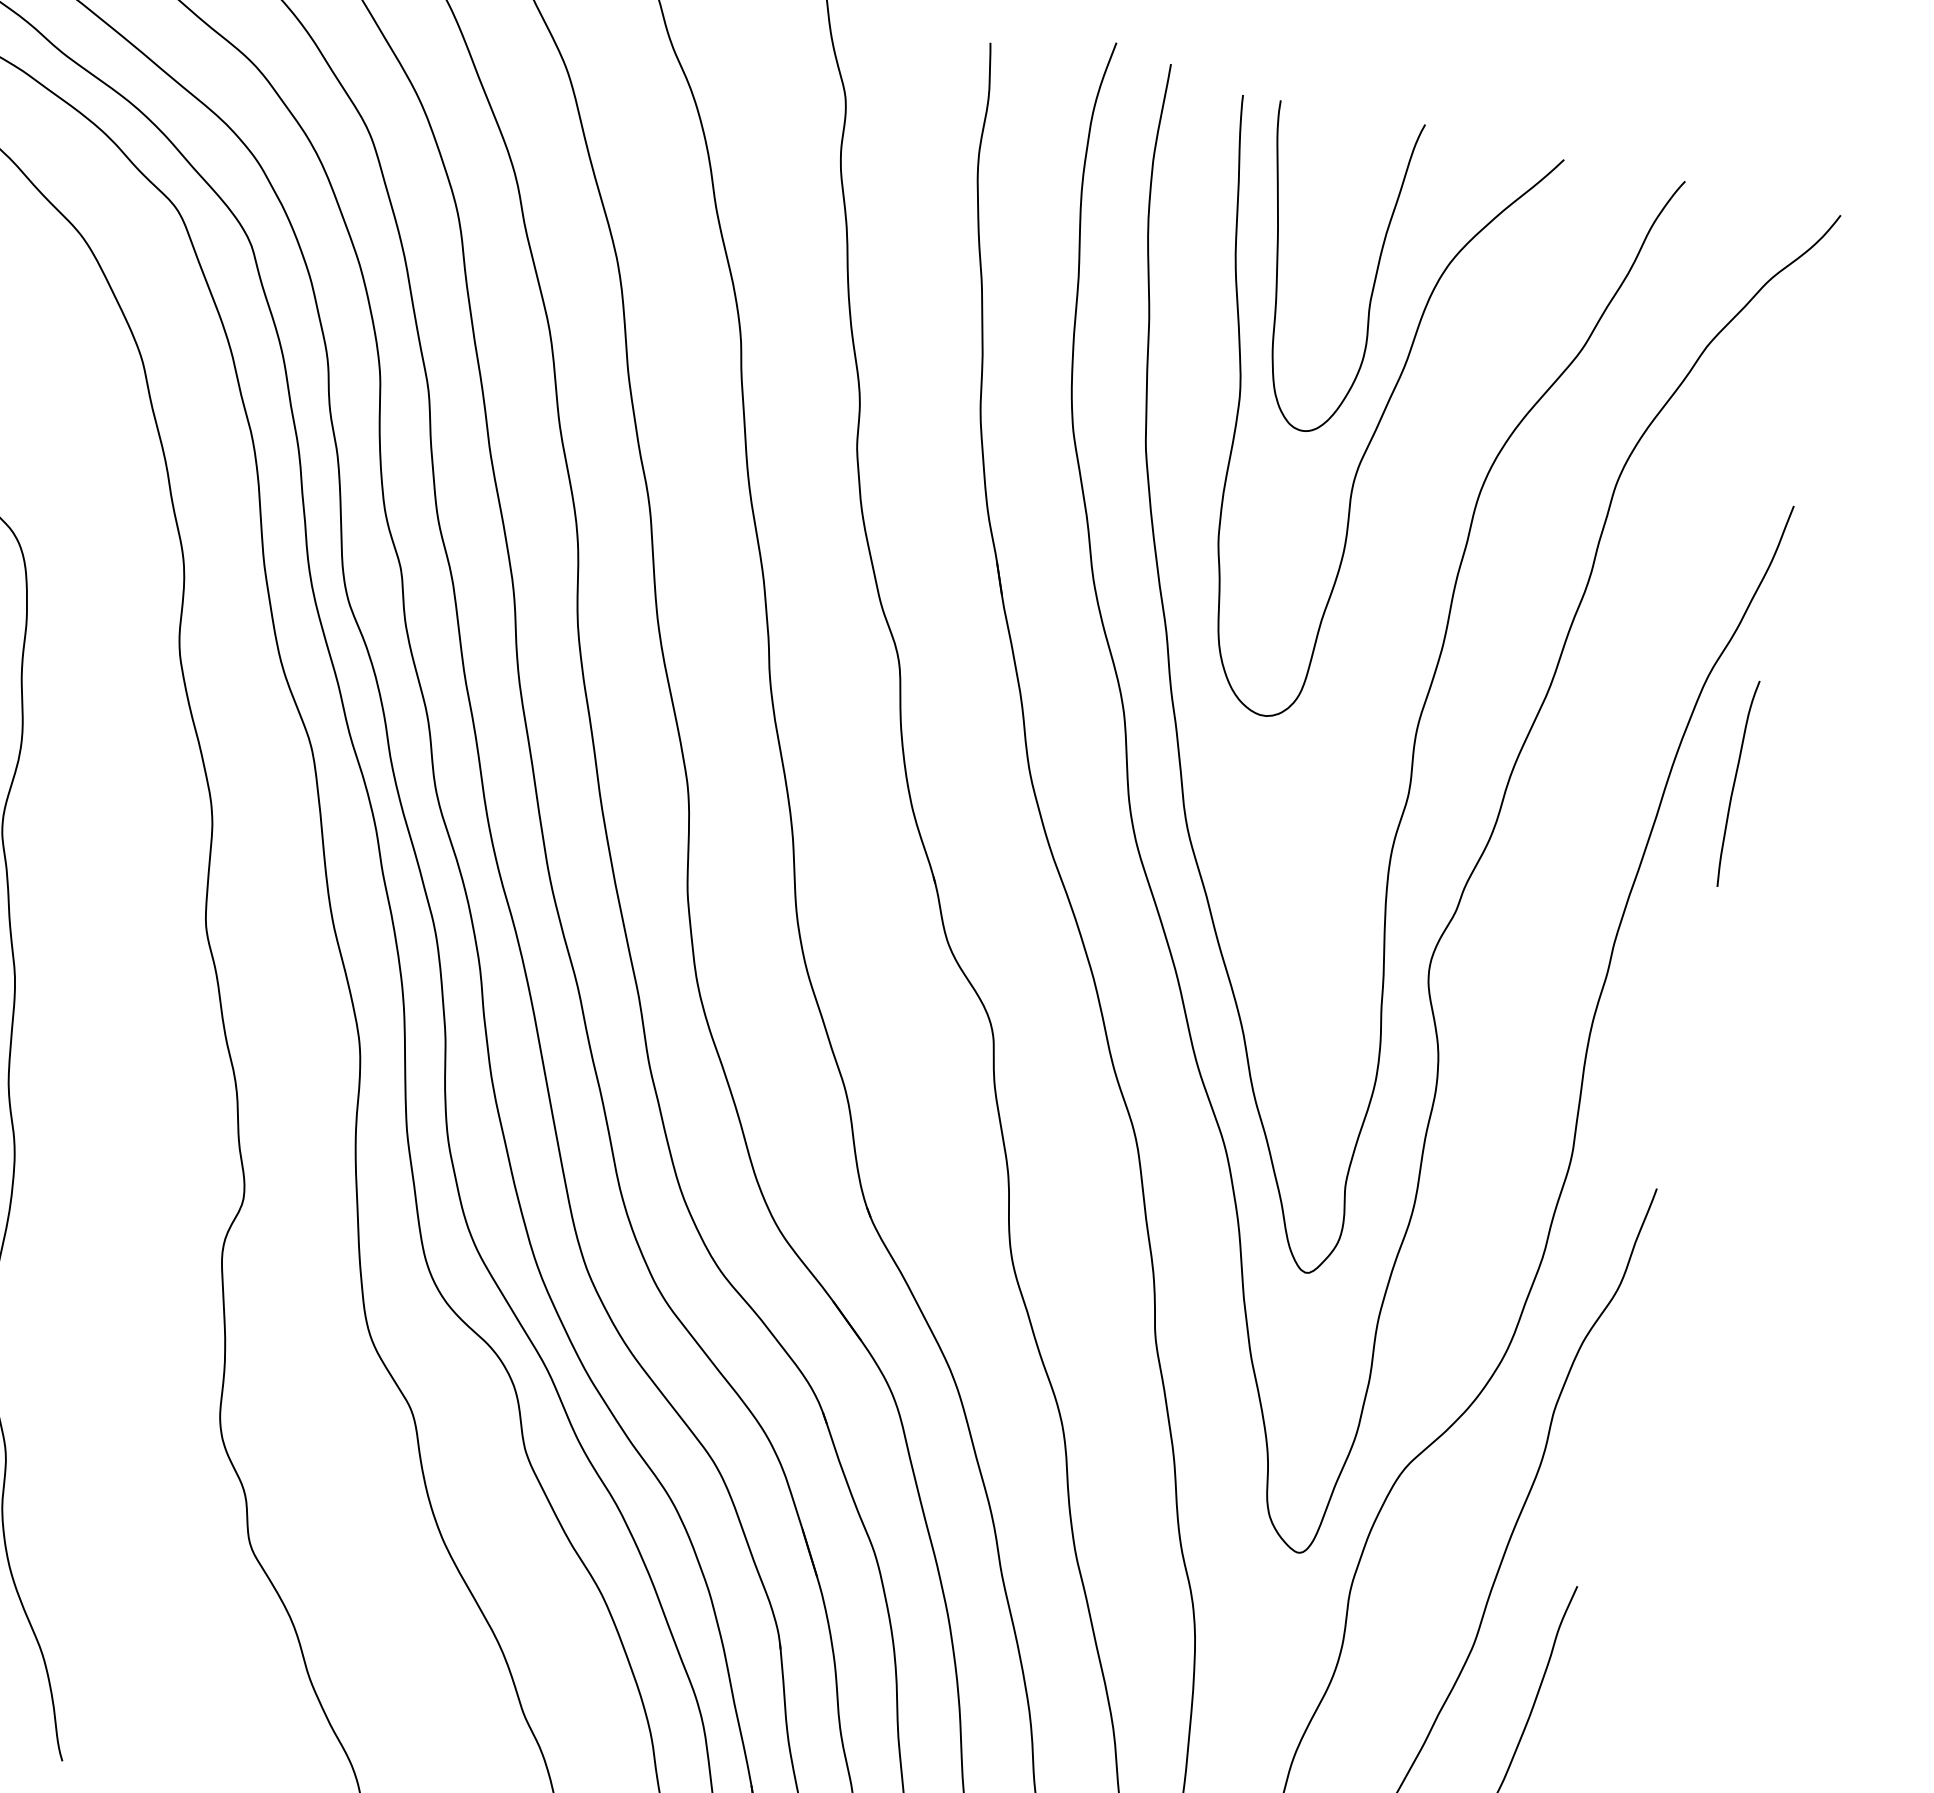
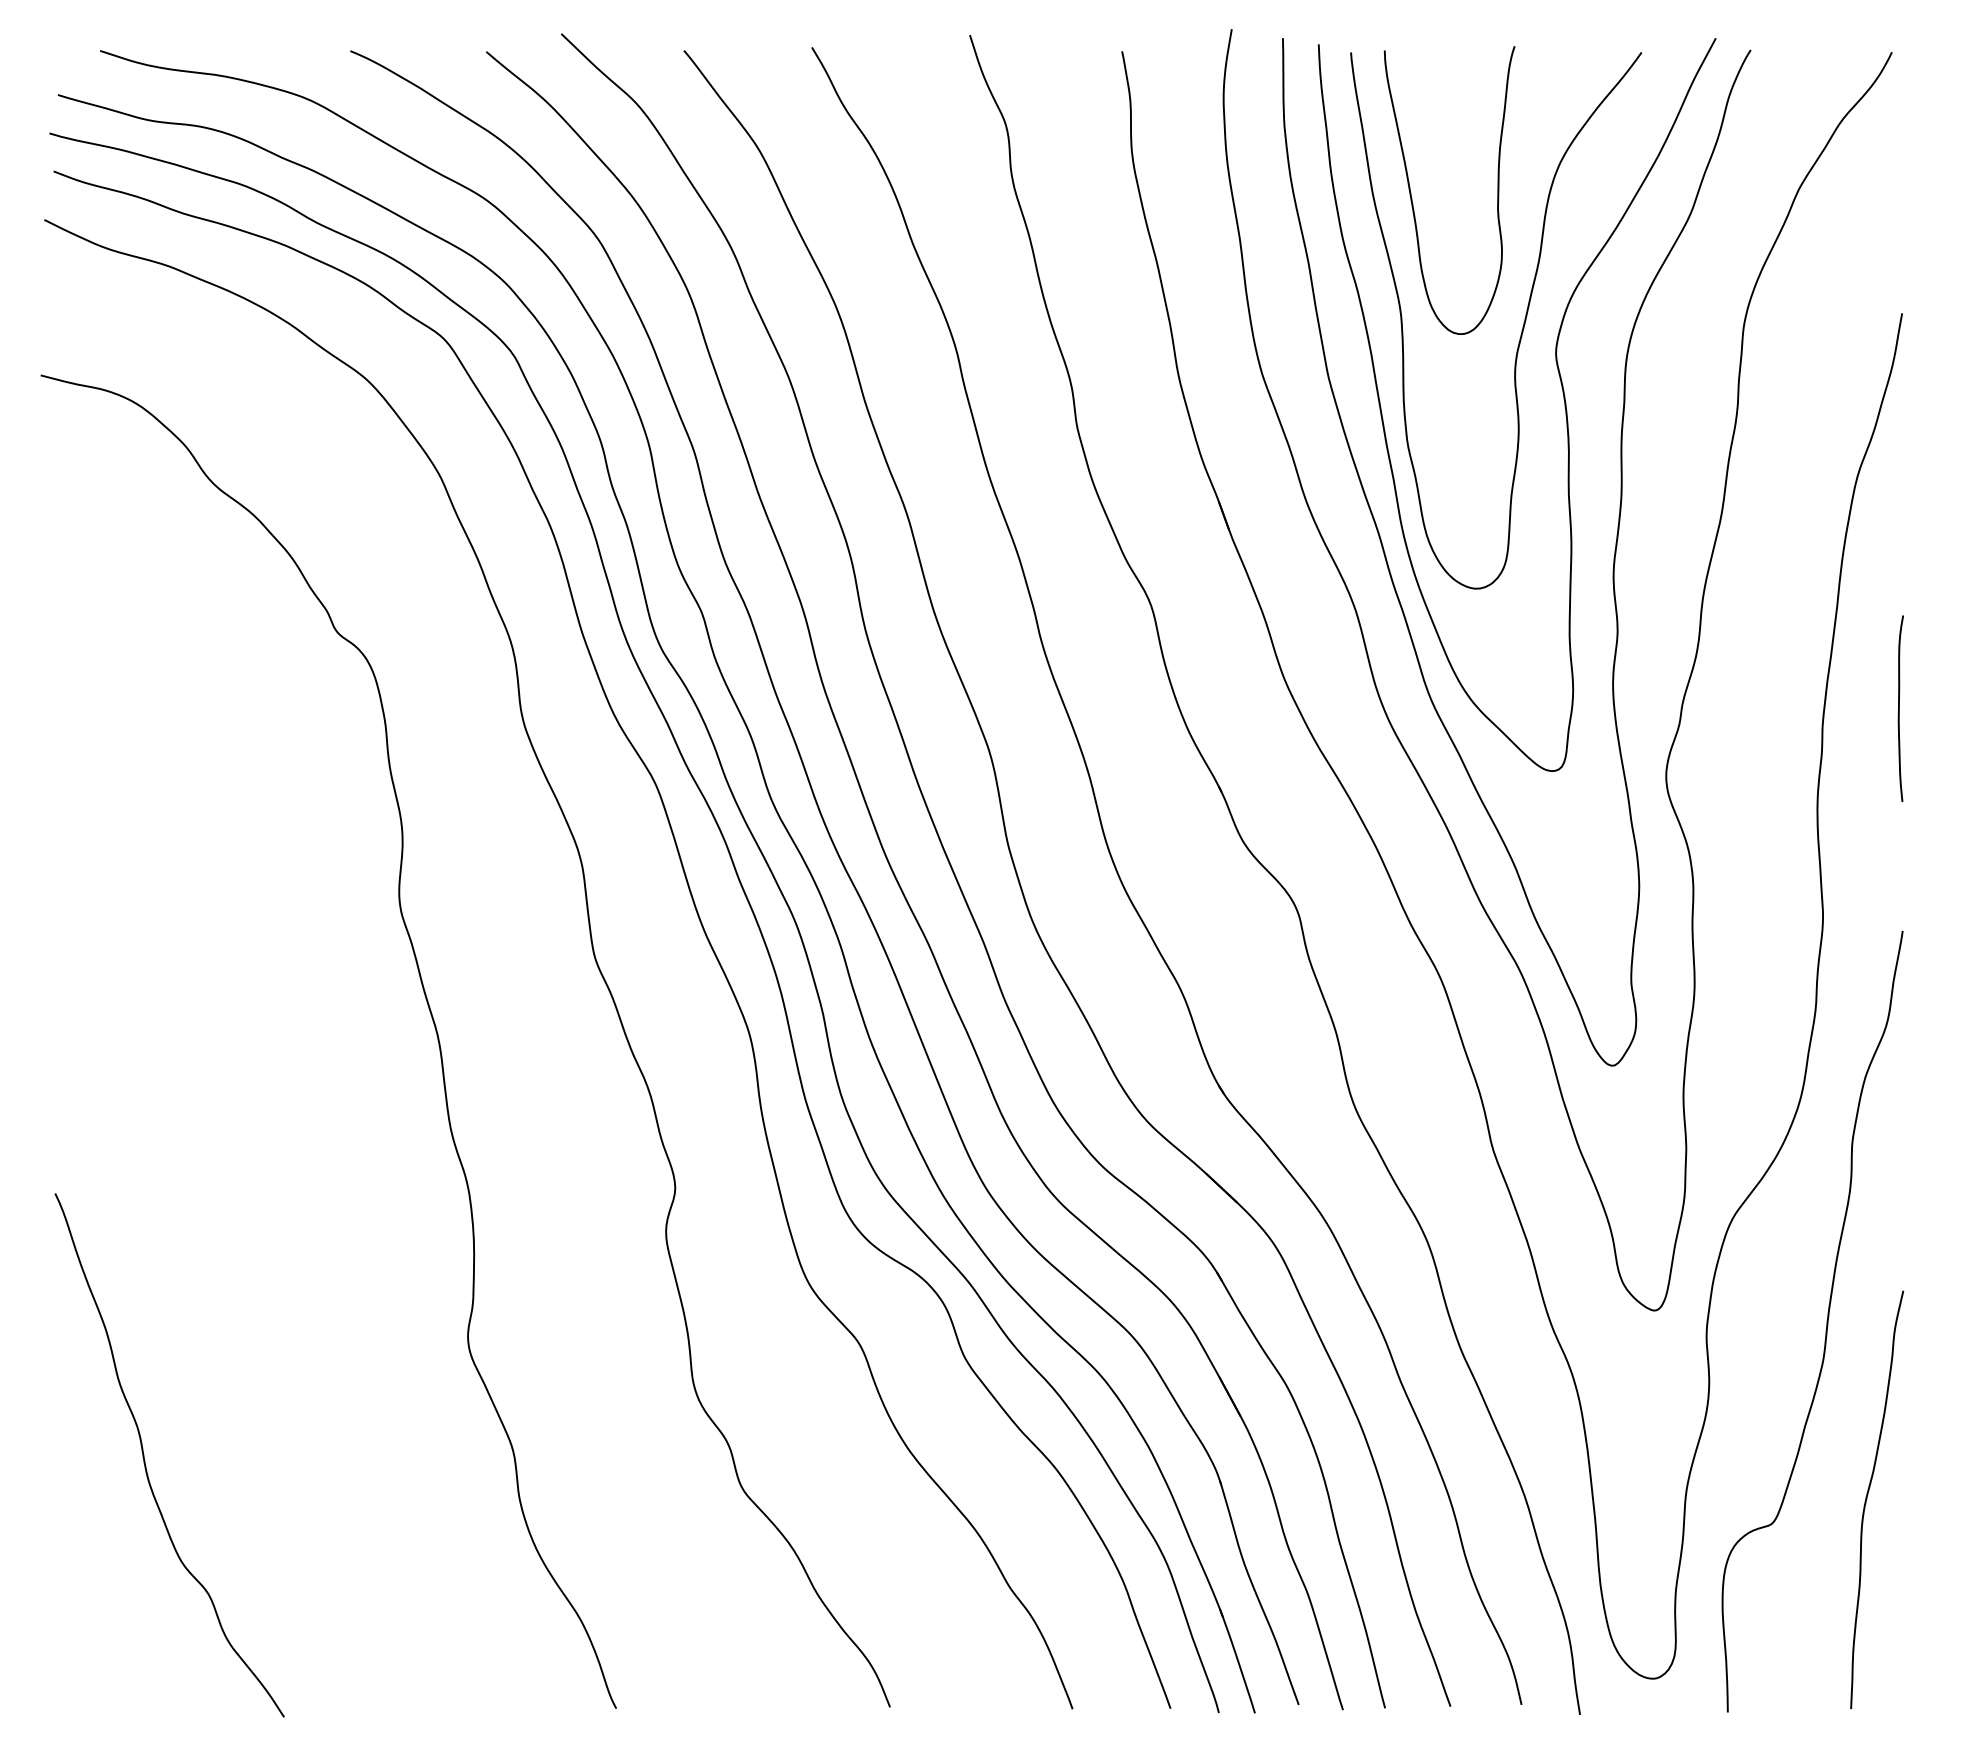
curve: (1400, 525) -> (1563, 399), added
curve: (1735, 782) -> (1899, 708), moved

